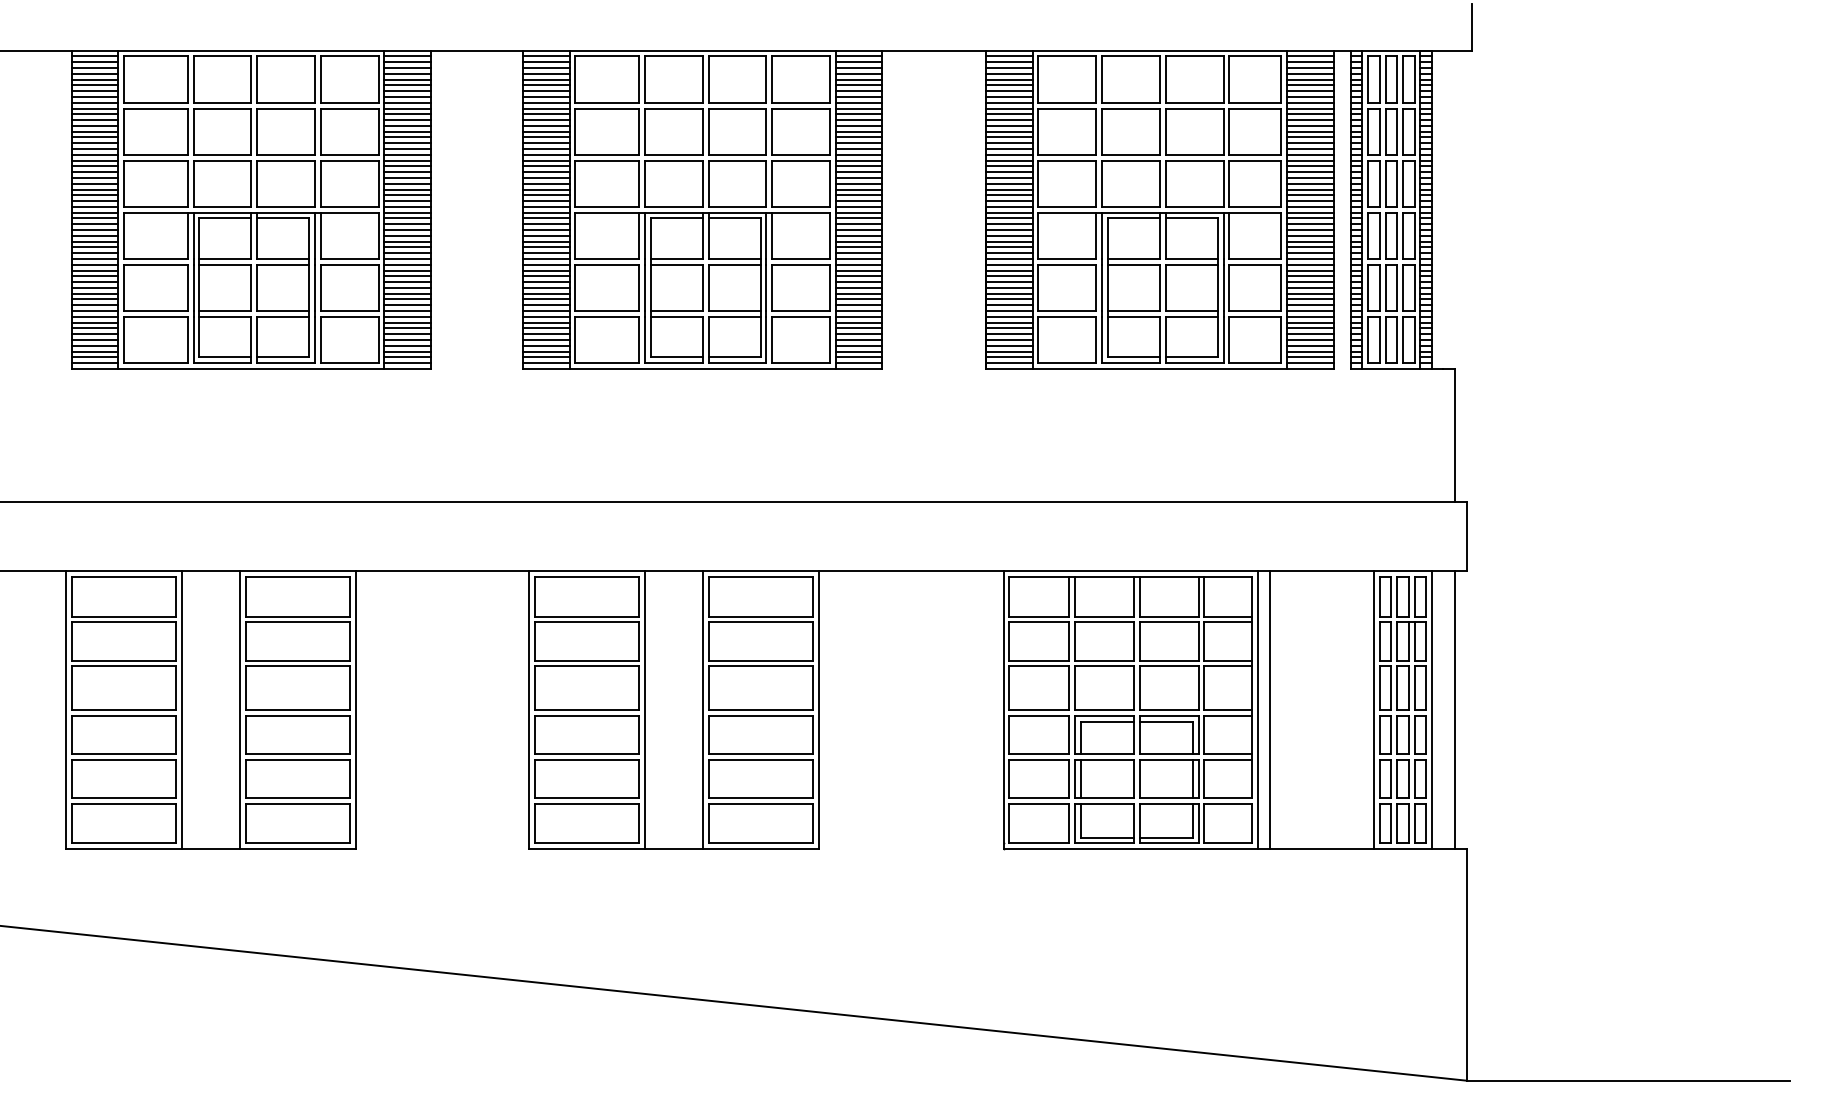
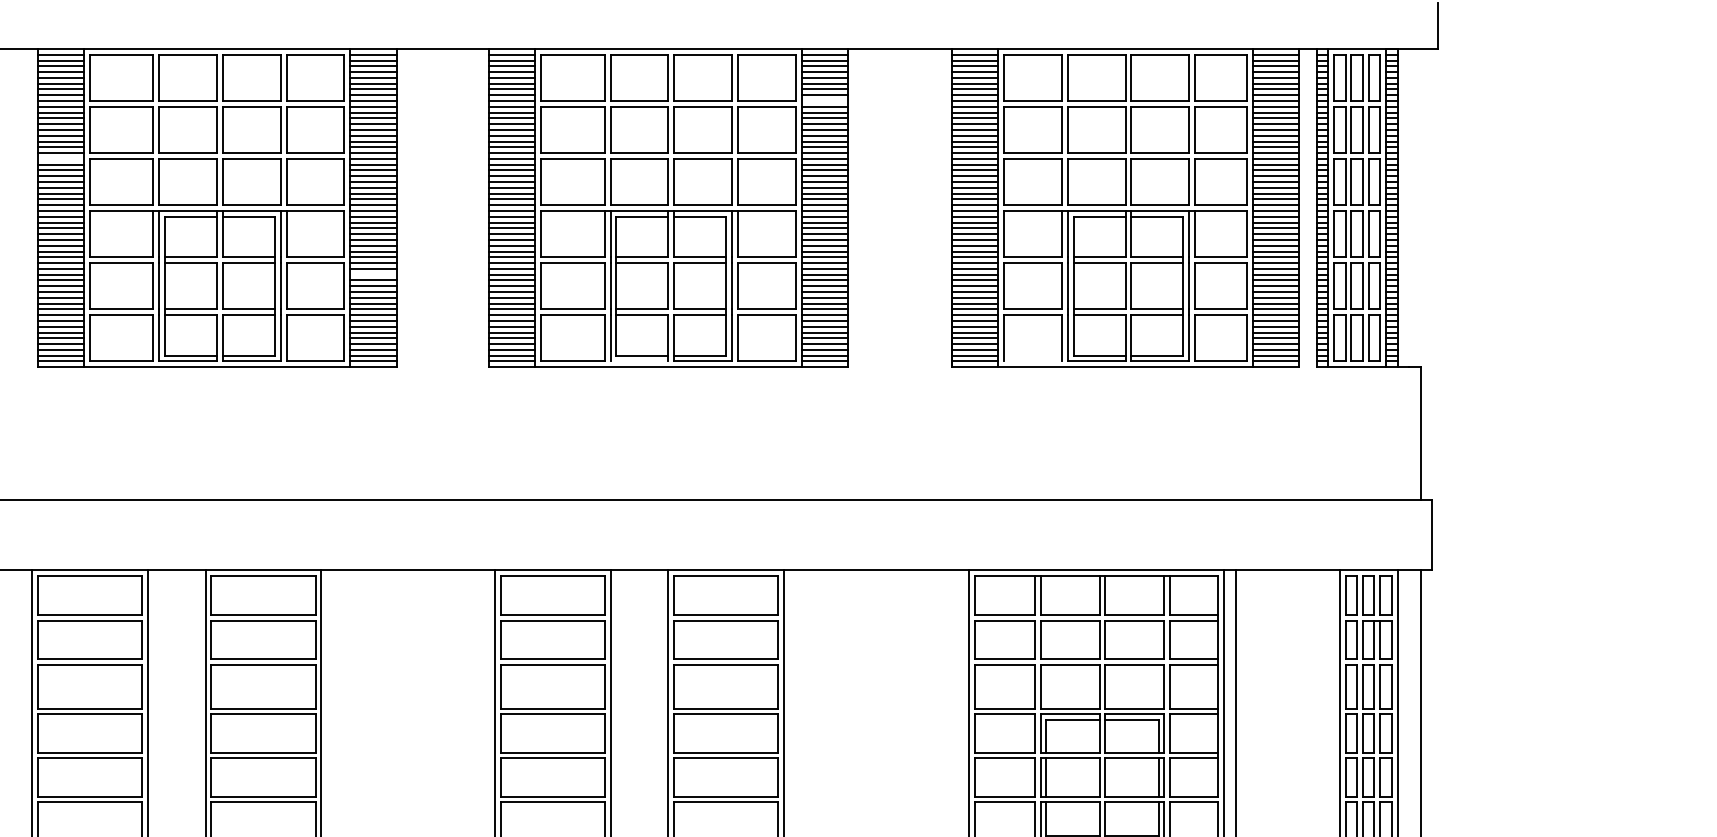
line: (858, 102) -> (824, 100), removed
line: (95, 160) -> (61, 158), removed
line: (407, 276) -> (373, 274), removed
line: (673, 363) -> (639, 361), removed
line: (1067, 363) -> (1033, 361), removed

